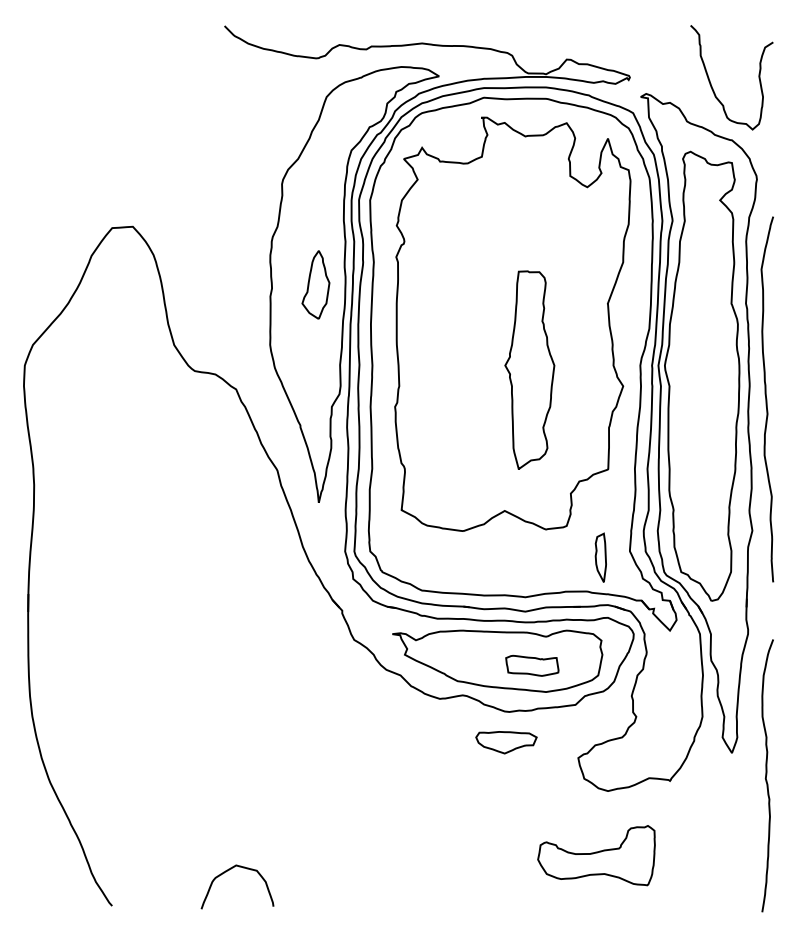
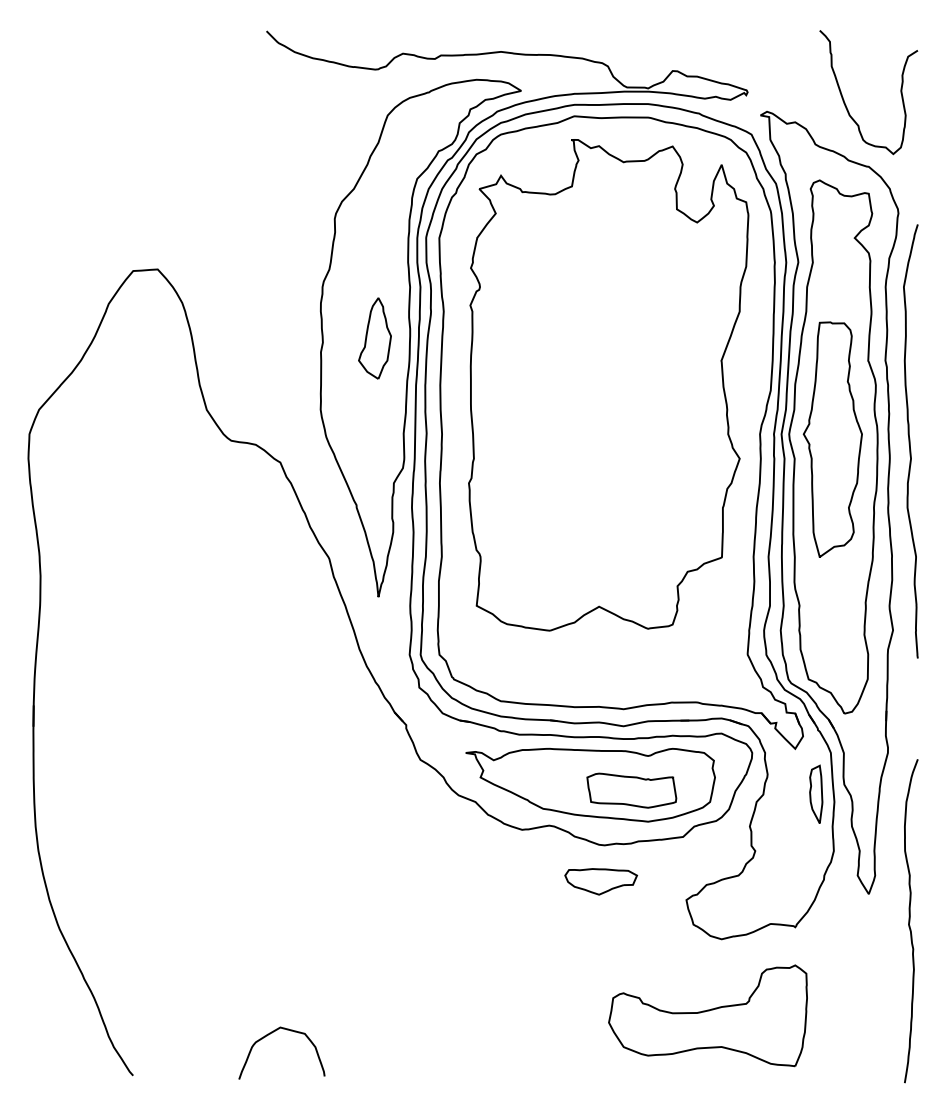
part: (529, 370) -> (832, 439), moved
curve: (767, 399) -> (910, 441), moved
part: (601, 557) -> (816, 793), moved
part: (532, 665) -> (631, 790), size x1.43
part: (596, 855) -> (707, 1015), size x1.43

